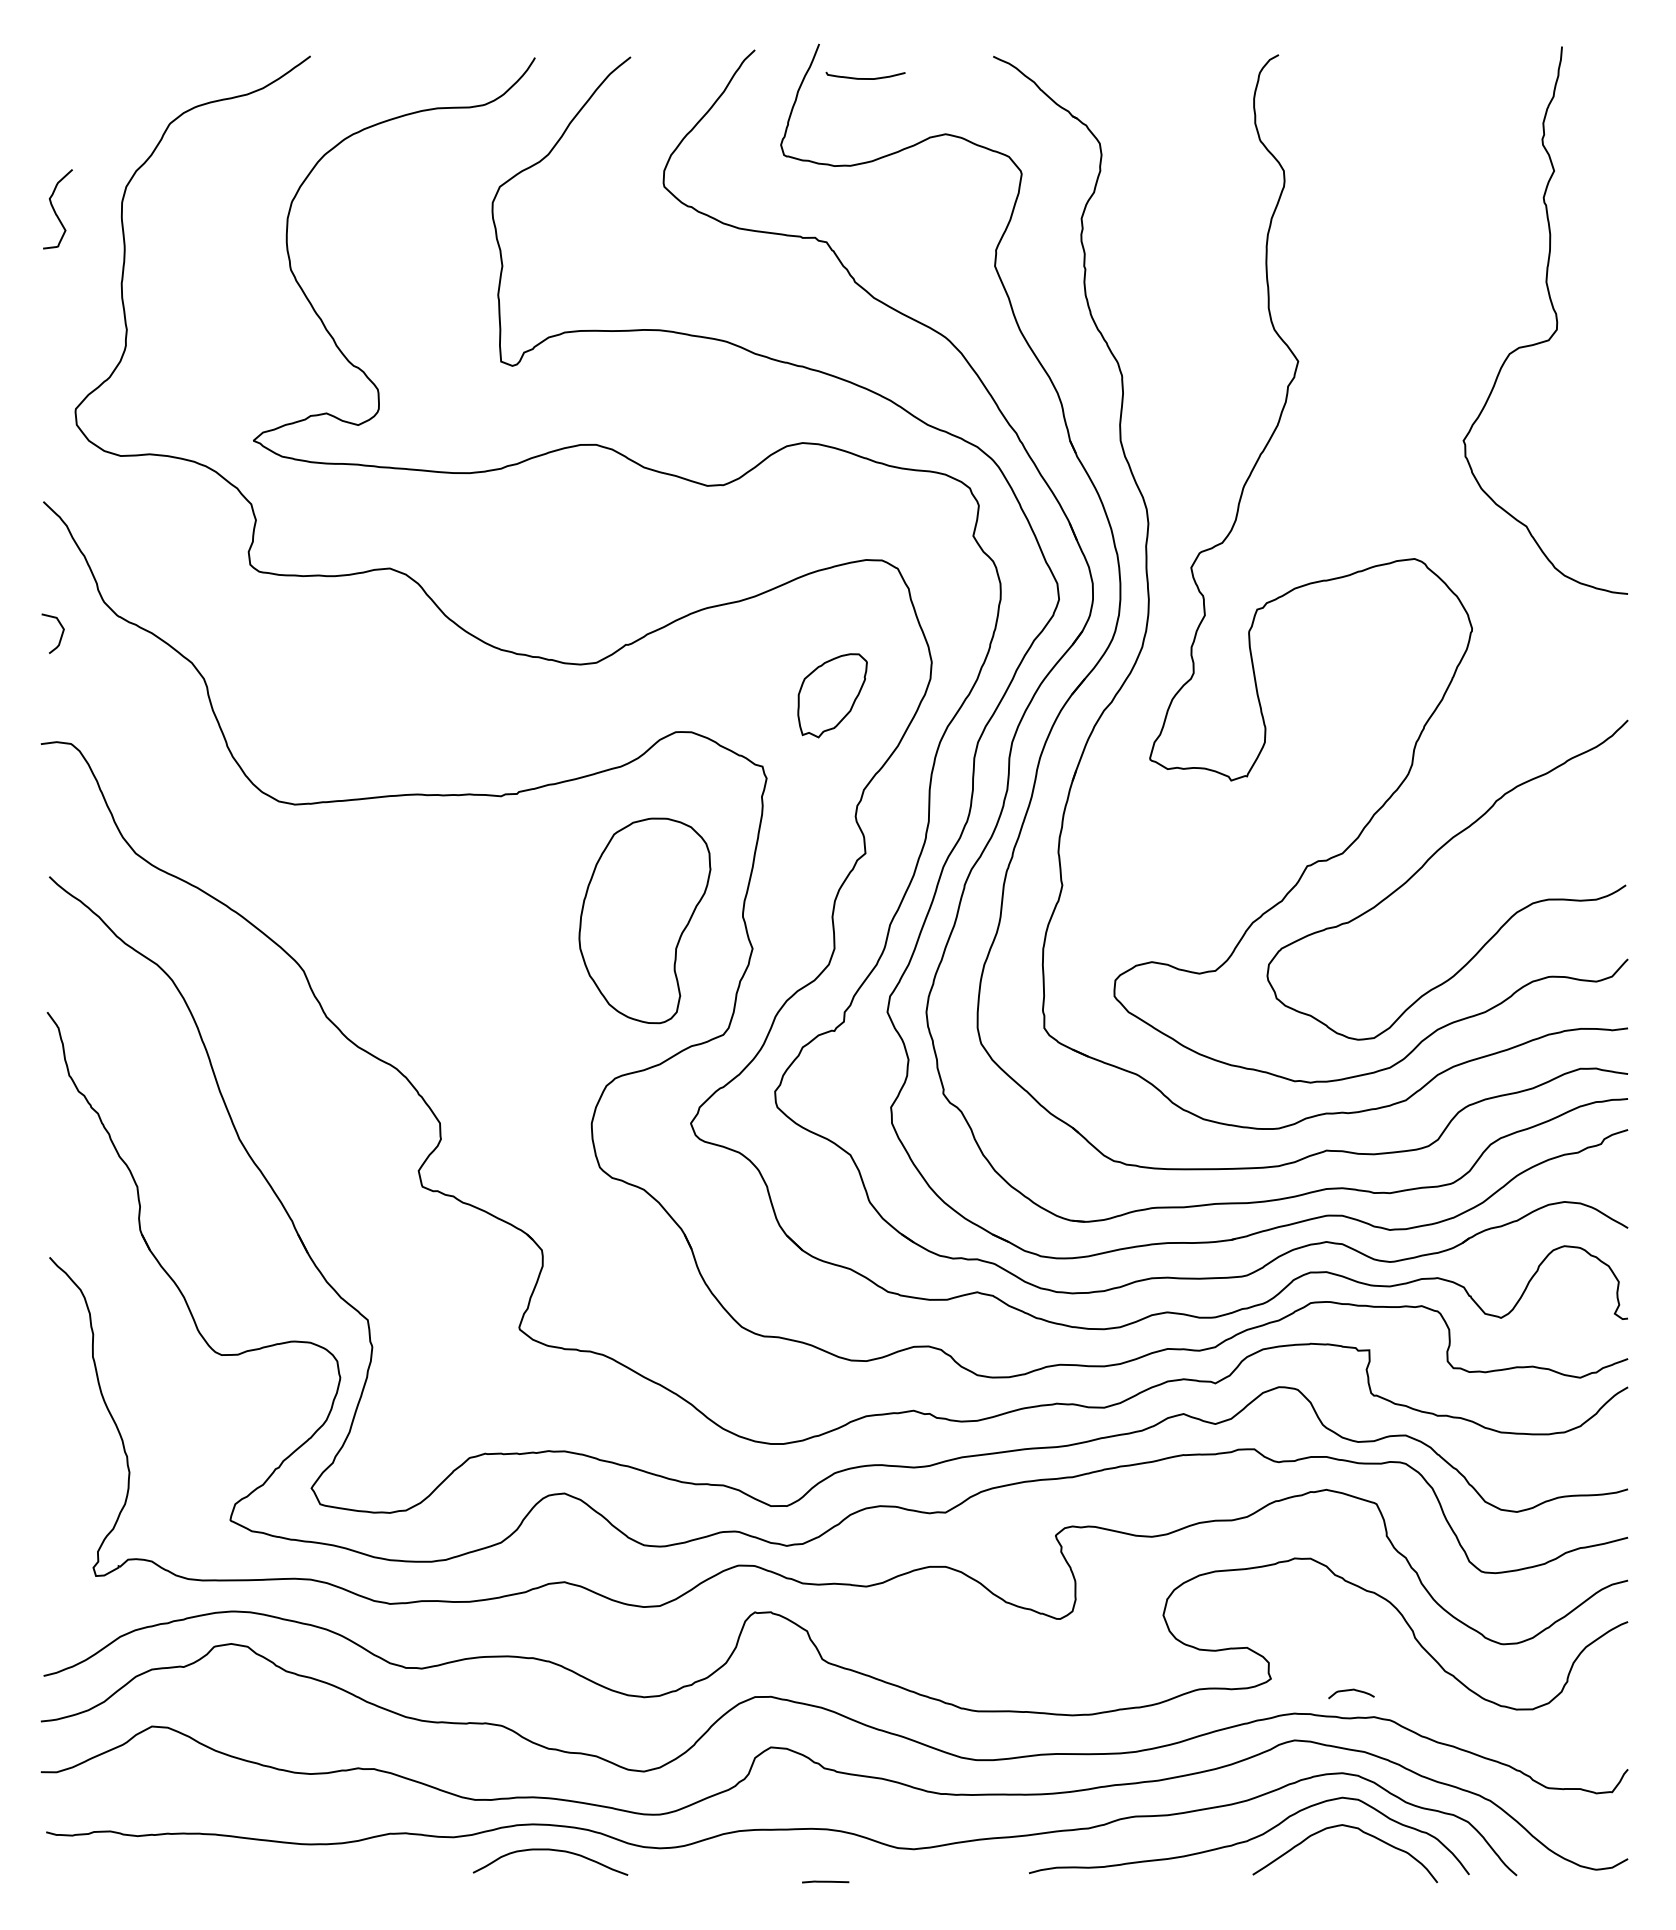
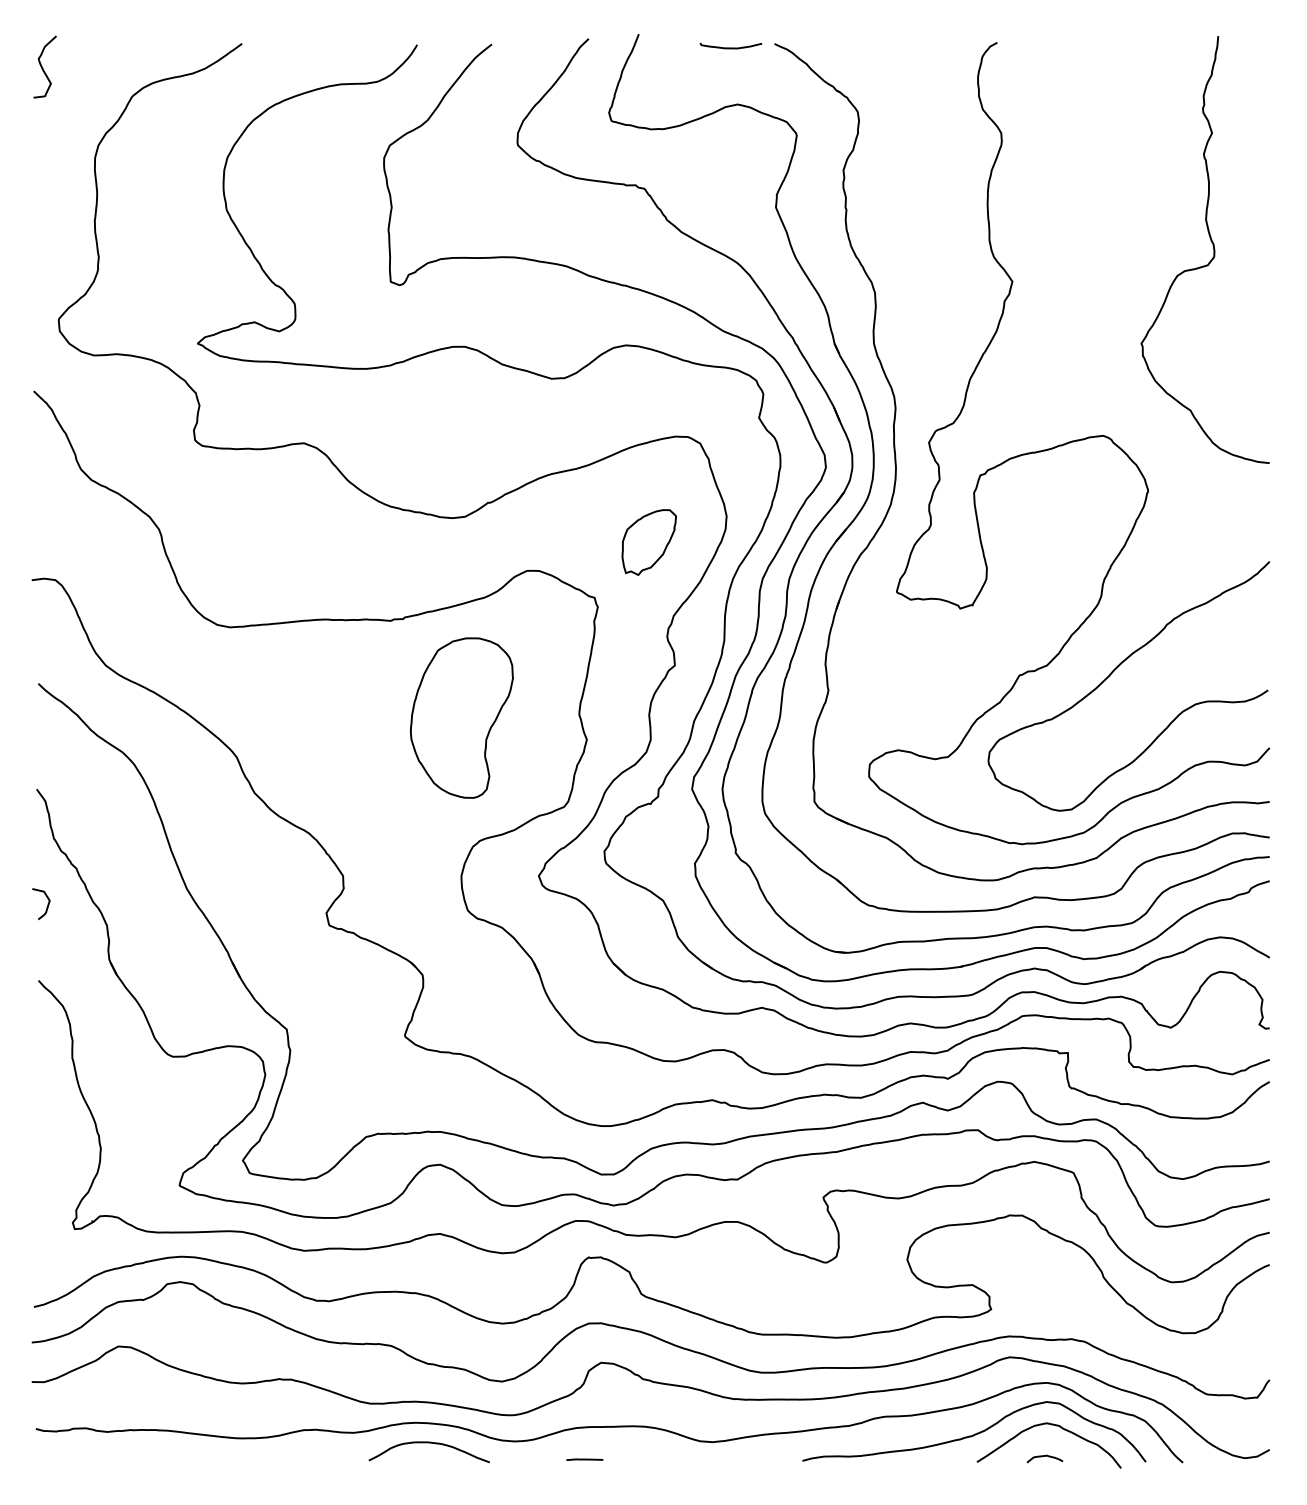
curve: (864, 77) -> (730, 47), moved
curve: (54, 208) -> (42, 66), moved
curve: (61, 634) -> (47, 904), moved
part: (644, 920) -> (461, 717), moved
curve: (1350, 1690) -> (1044, 1456), moved
line: (825, 1881) -> (584, 1459), moved

